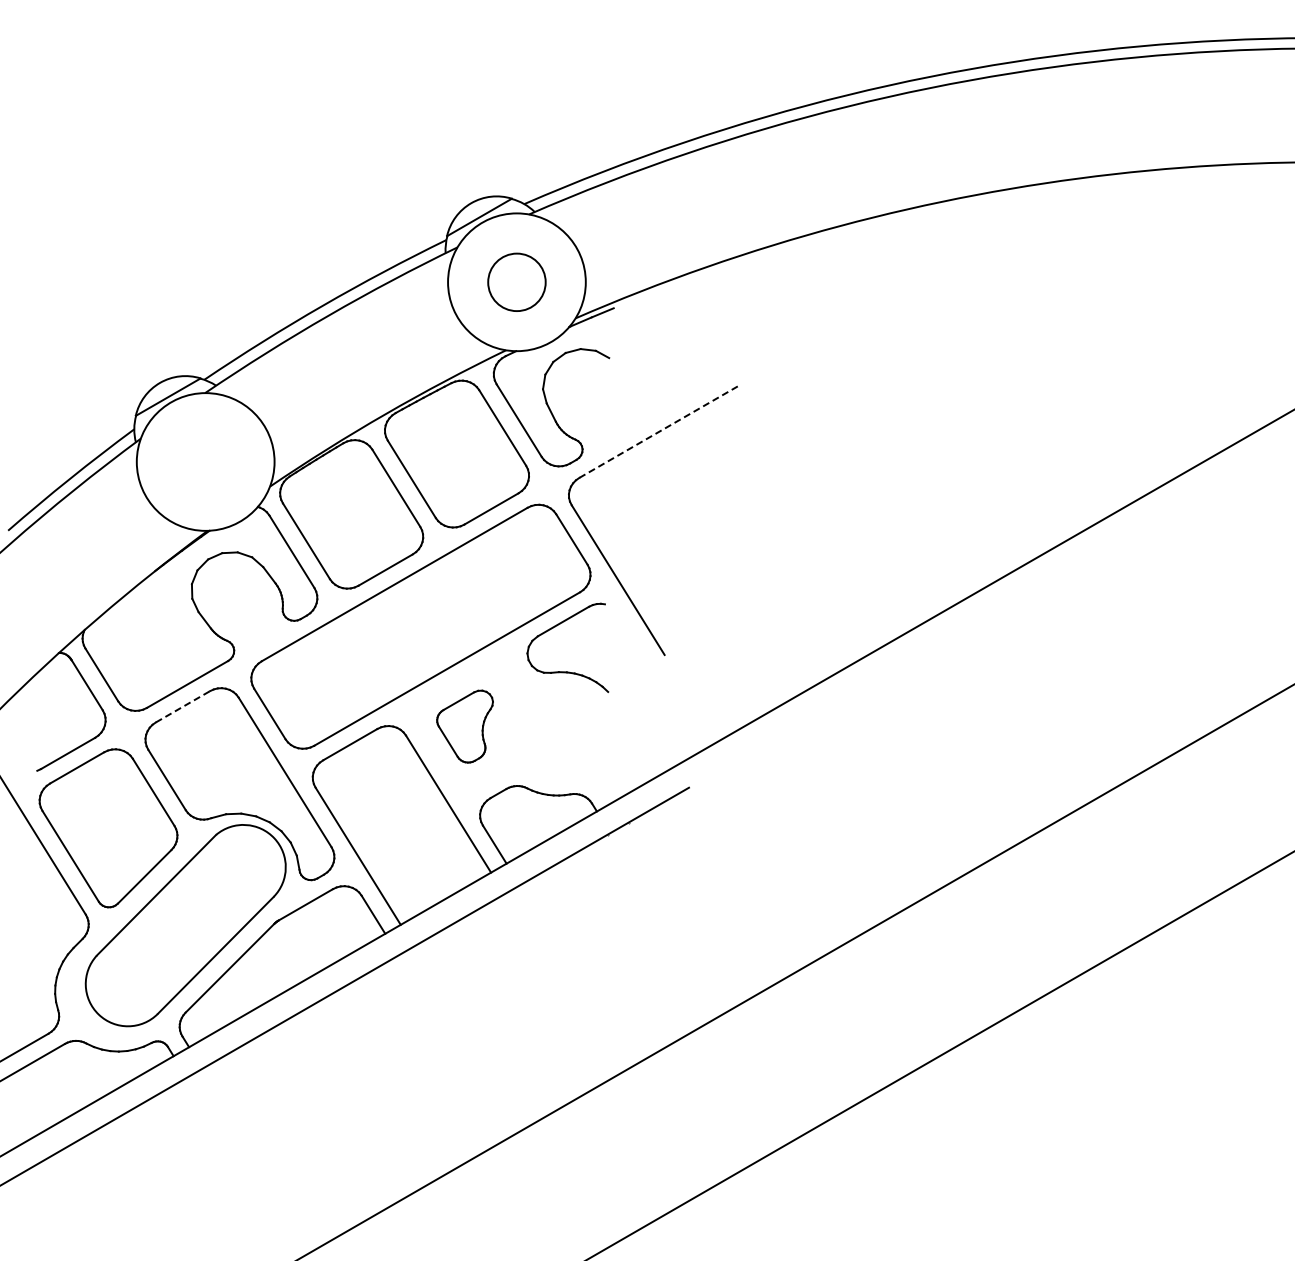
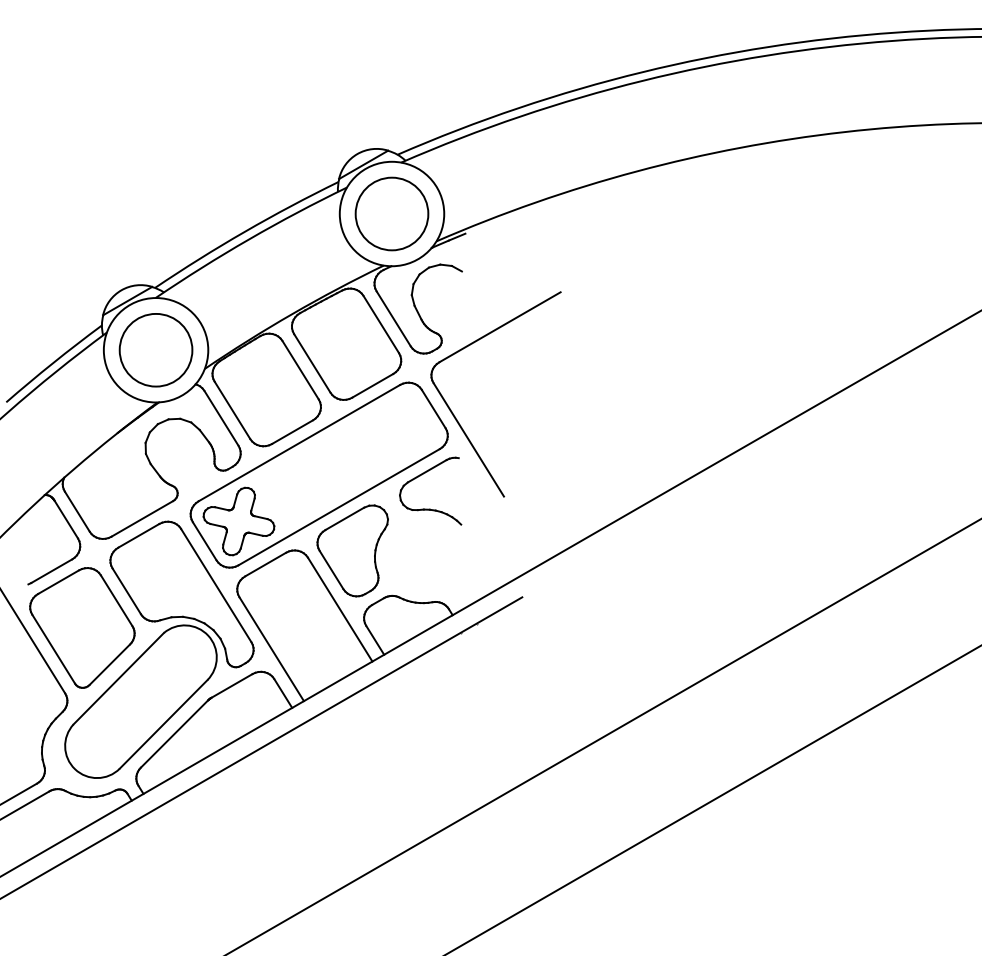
circle: (516, 282) -> (391, 214), size x1.67
line: (659, 431) -> (500, 327), dashed -> solid
circle: (205, 461) -> (155, 349), added
part: (314, 687) -> (238, 521), added
line: (183, 706) -> (139, 535), dashed -> solid
part: (464, 726) -> (352, 550), size x1.67

